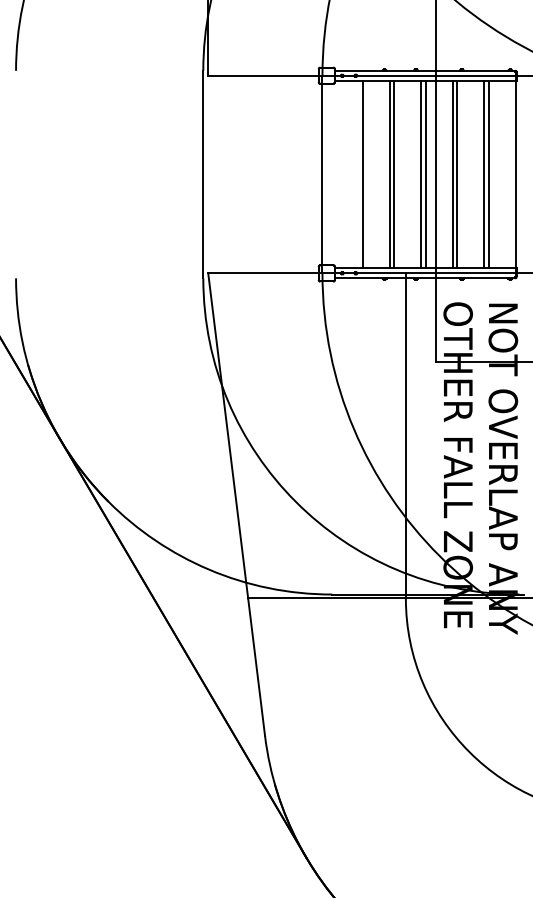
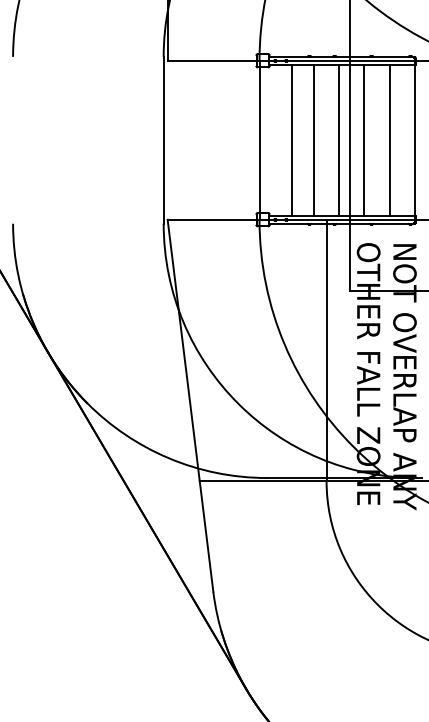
line: (394, 174) -> (317, 140), removed
line: (425, 174) -> (342, 140), removed
line: (457, 174) -> (368, 140), removed
line: (488, 174) -> (393, 140), removed

